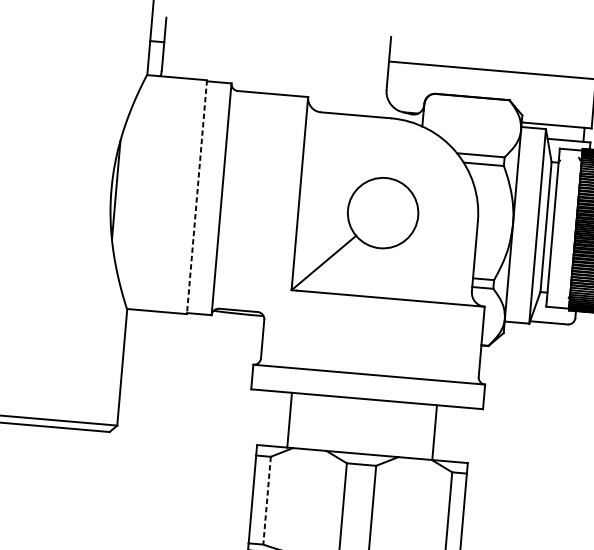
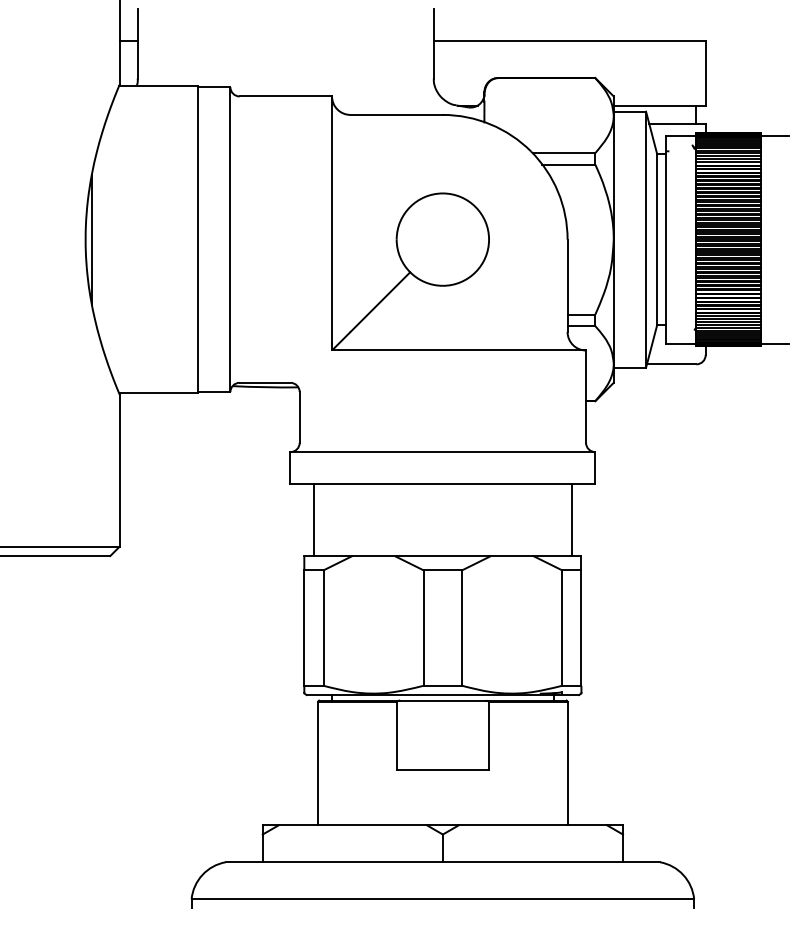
line: (197, 197) -> (198, 239), dashed -> solid
line: (289, 420) -> (314, 520), moved
line: (434, 432) -> (571, 520), moved
line: (266, 501) -> (323, 628), dashed -> solid

